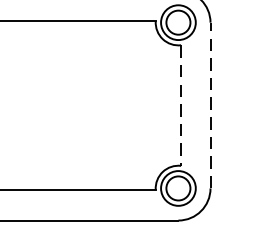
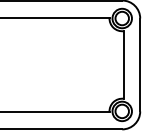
line: (180, 104) -> (123, 64), dashed -> solid
line: (211, 104) -> (140, 64), dashed -> solid

